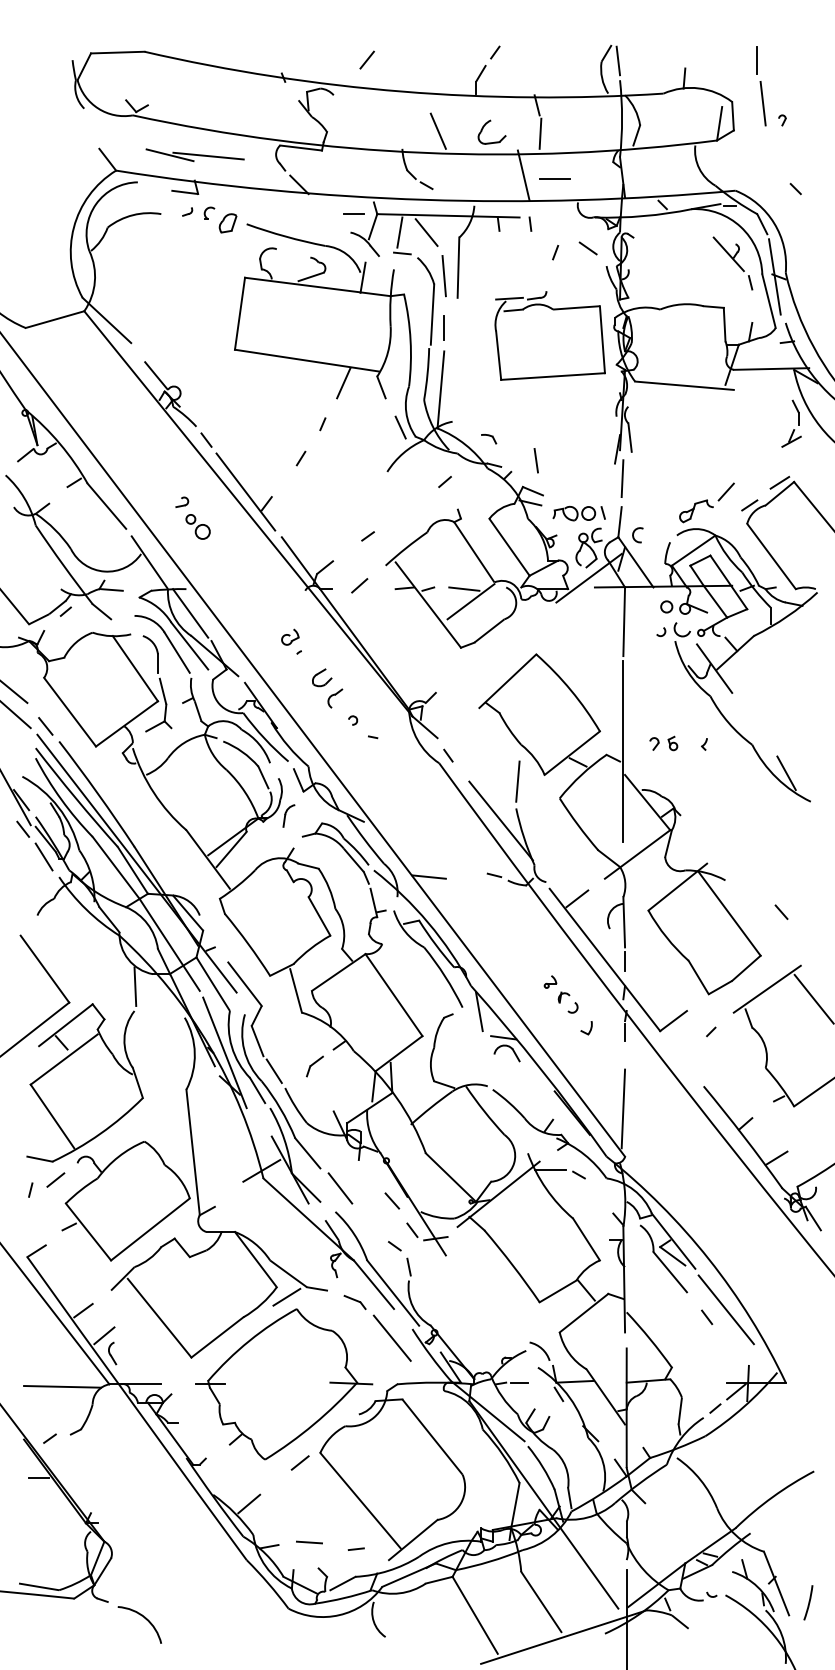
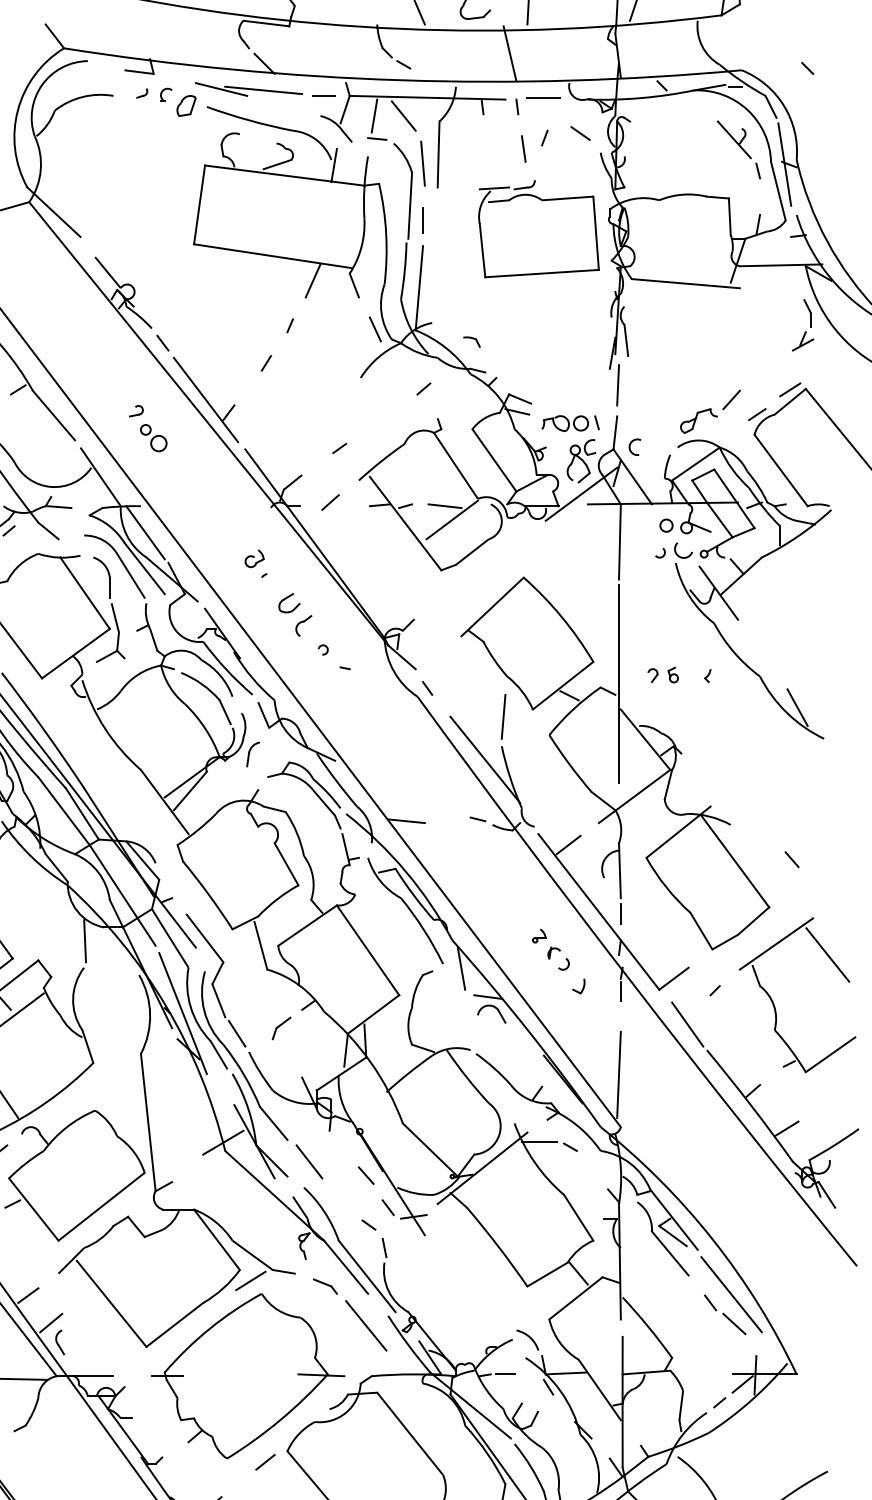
part: (194, 155) -> (248, 89), moved
line: (554, 178) -> (543, 97), moved
line: (535, 460) -> (522, 148), moved
line: (685, 1062) -> (686, 1024), added
line: (728, 1336) -> (734, 1323), added

